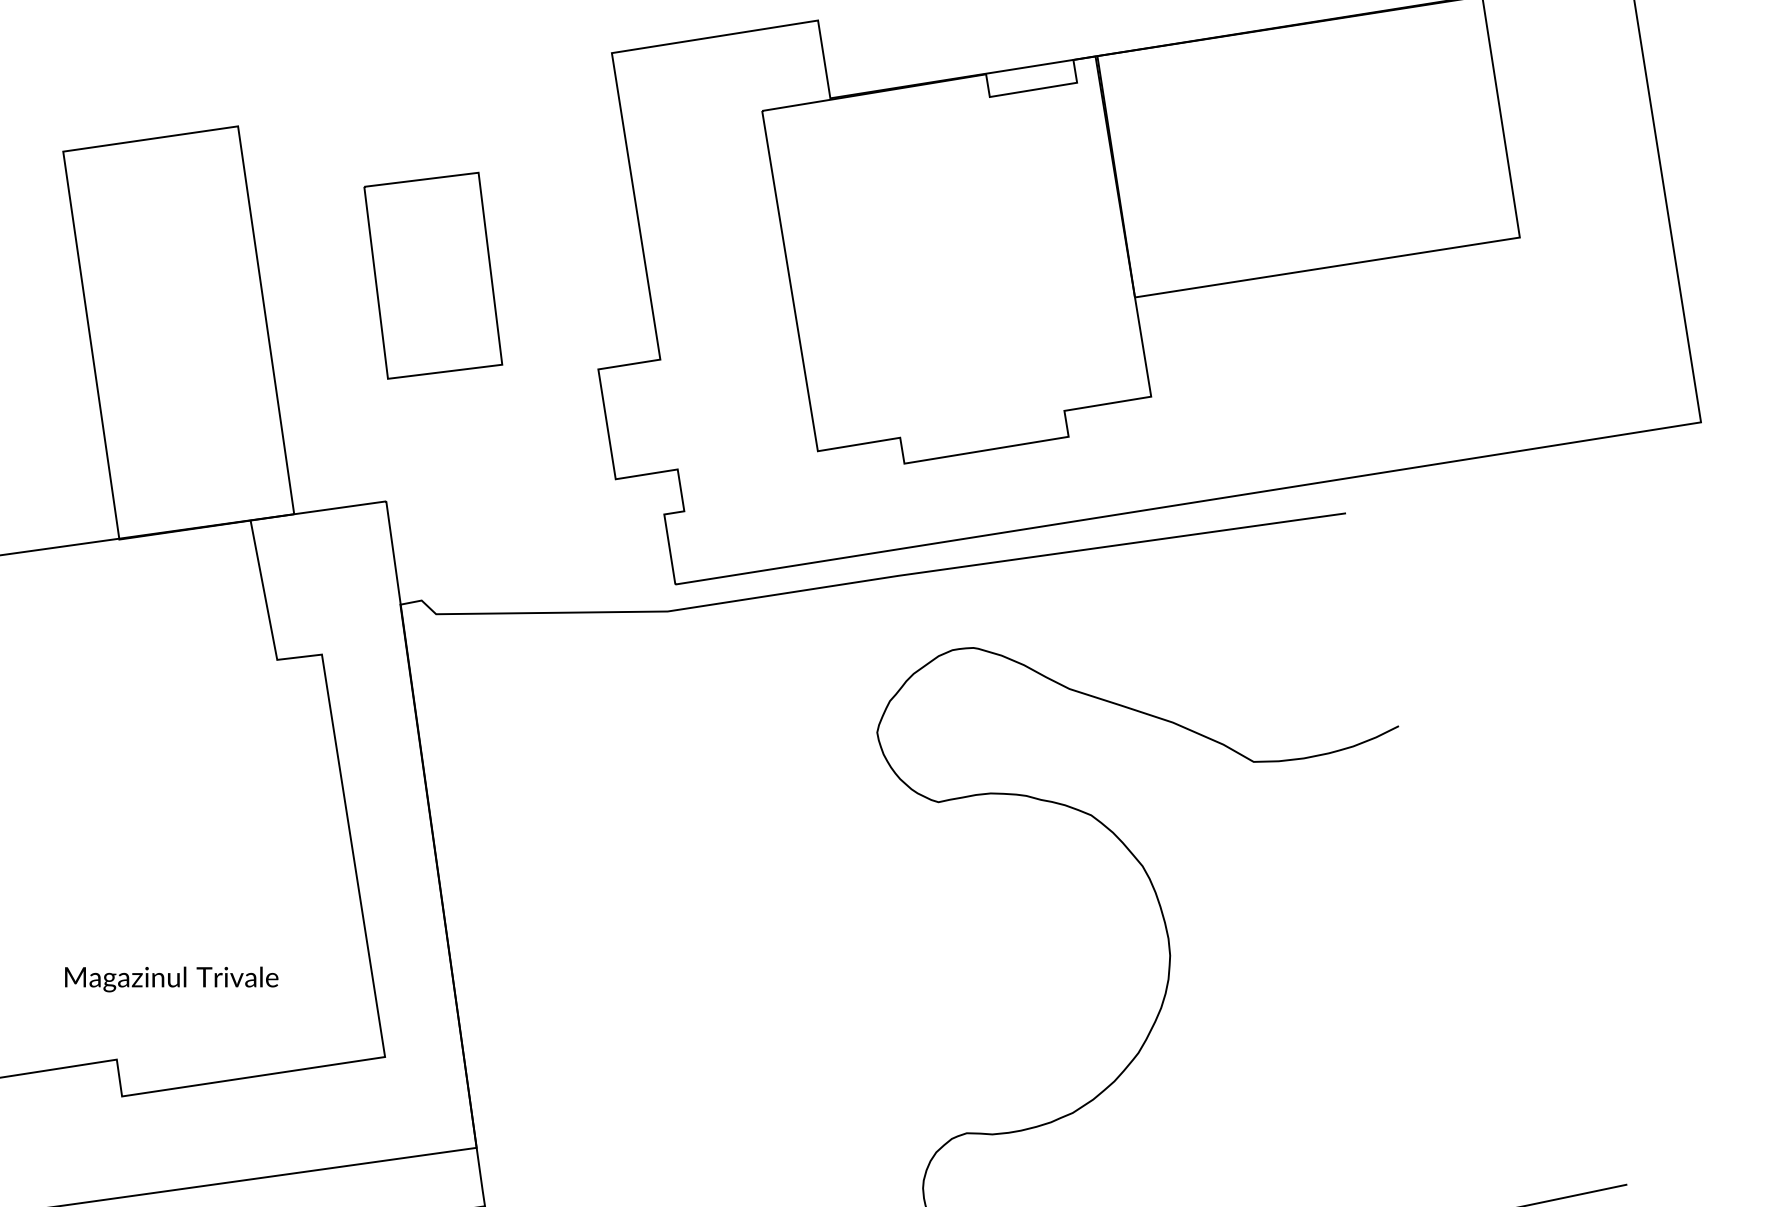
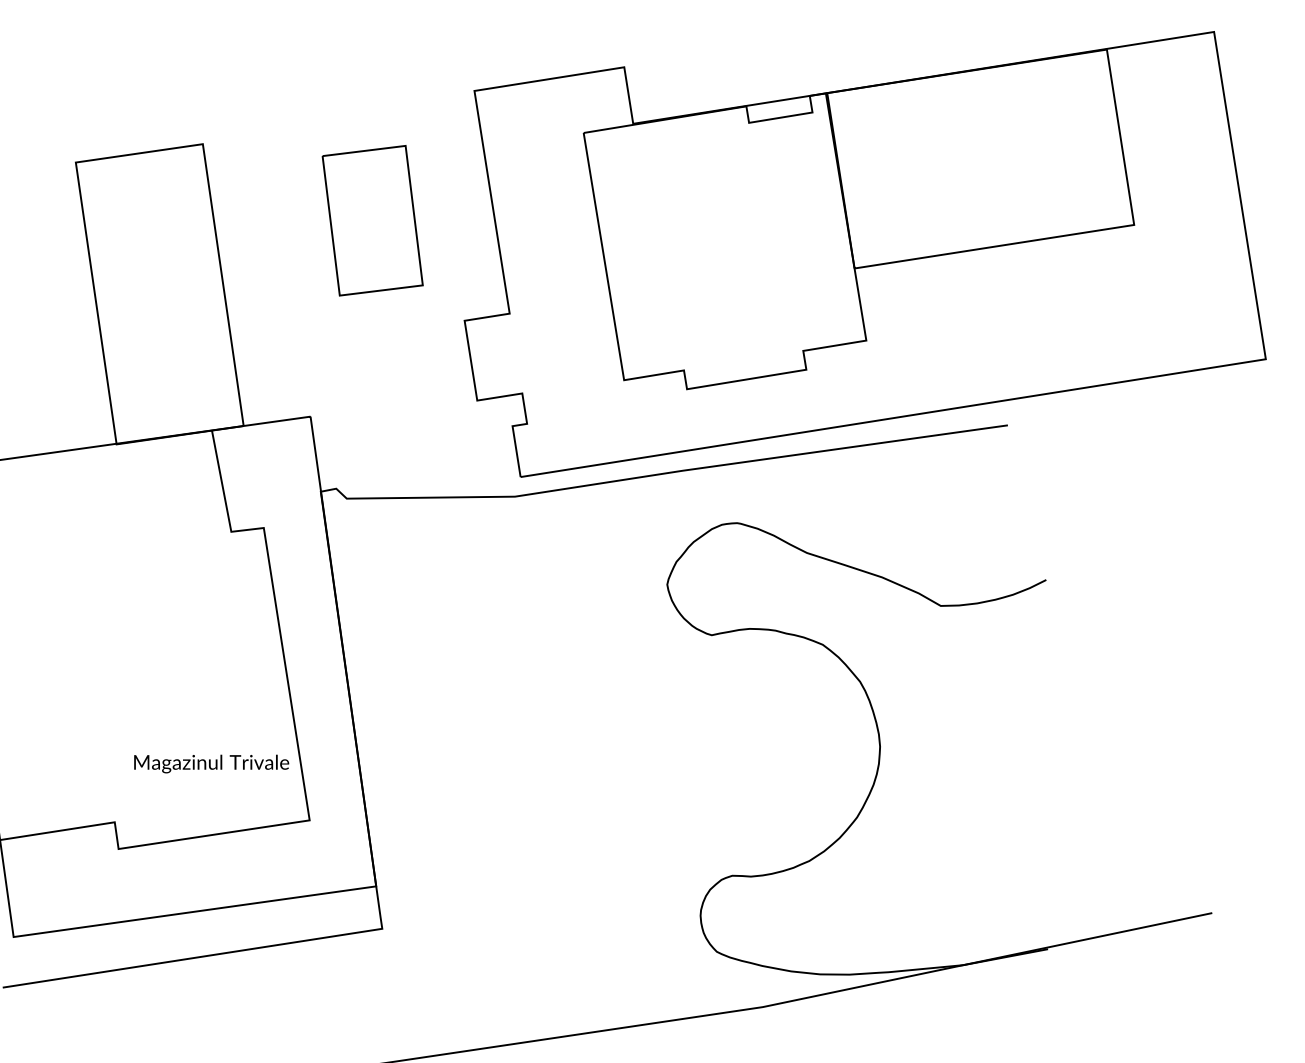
part: (432, 275) -> (372, 220), moved
text: (171, 978) -> (211, 763), moved

